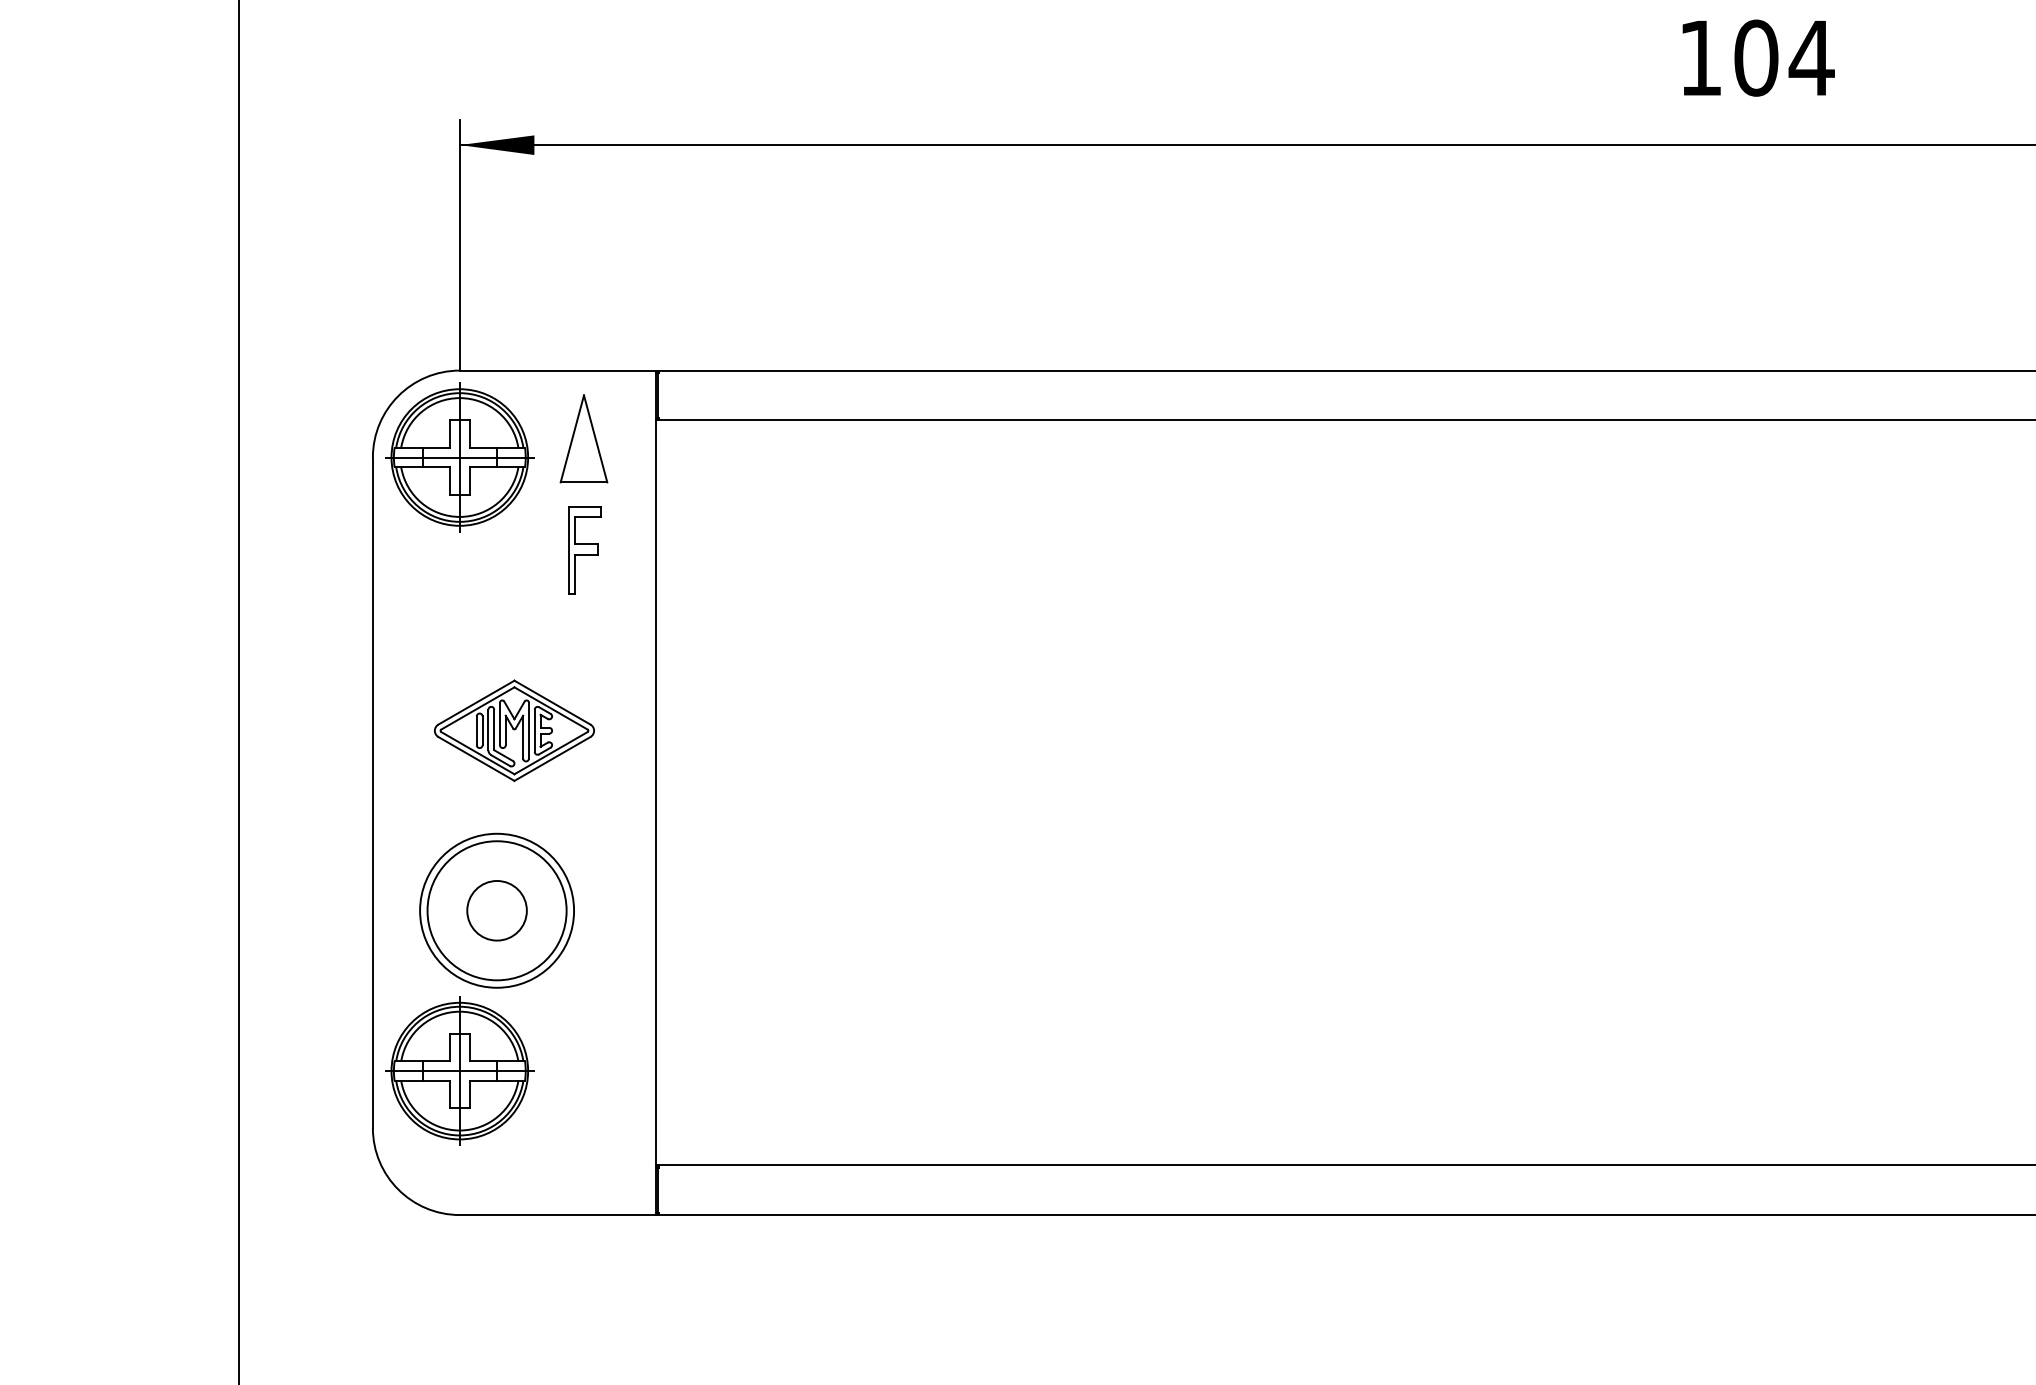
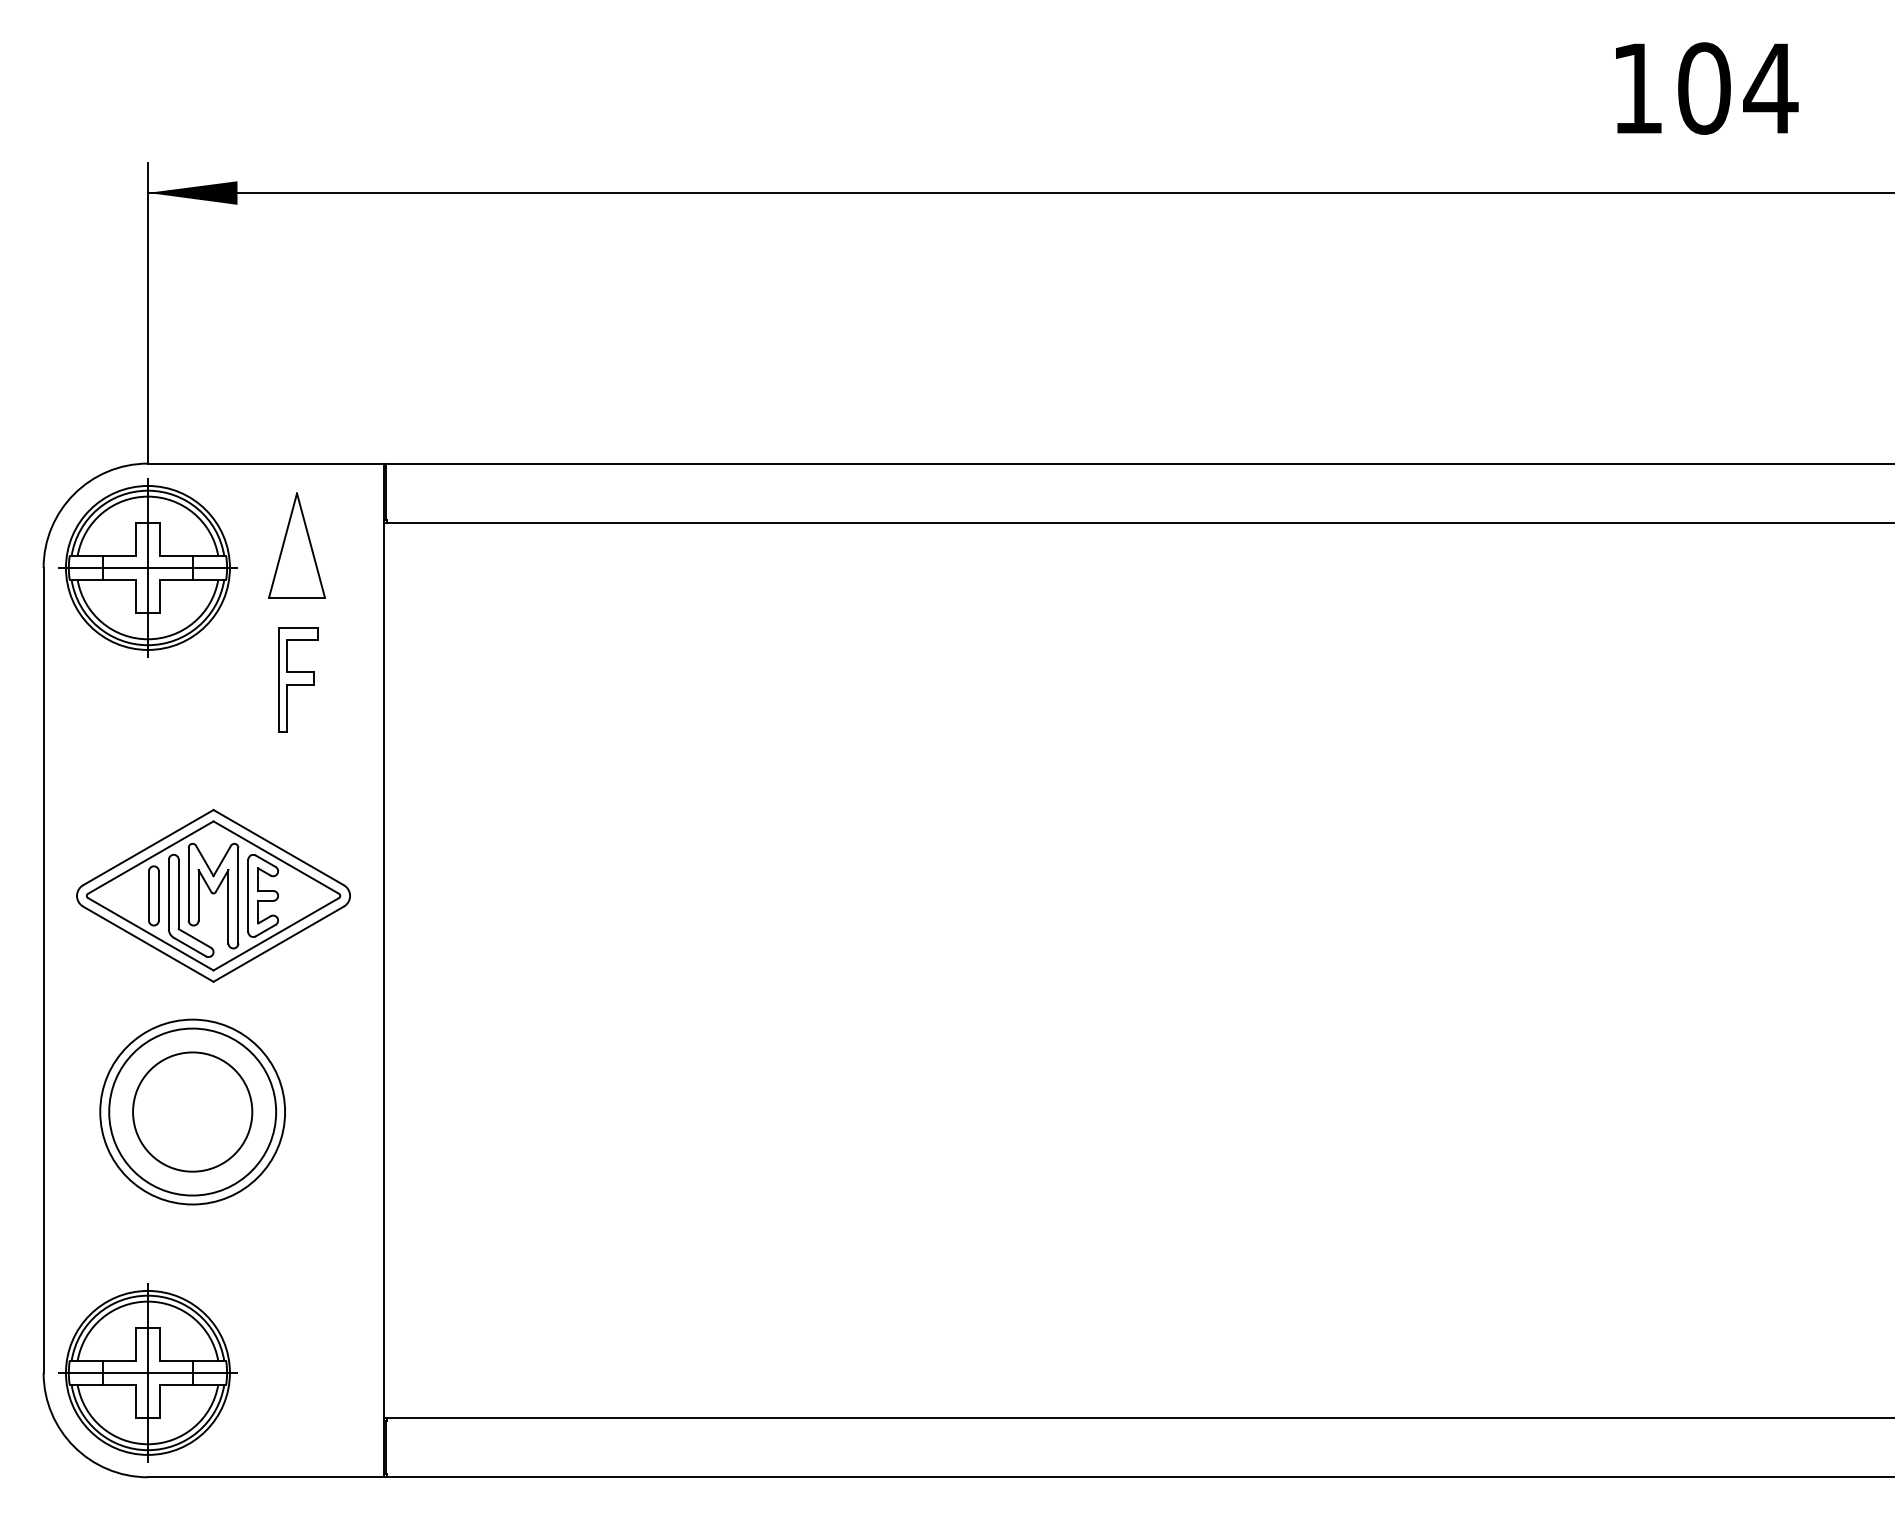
part: (514, 730) -> (213, 895), size x1.43
circle: (496, 910) -> (191, 1111), size x1.67
part: (459, 1070) -> (147, 1372), moved

